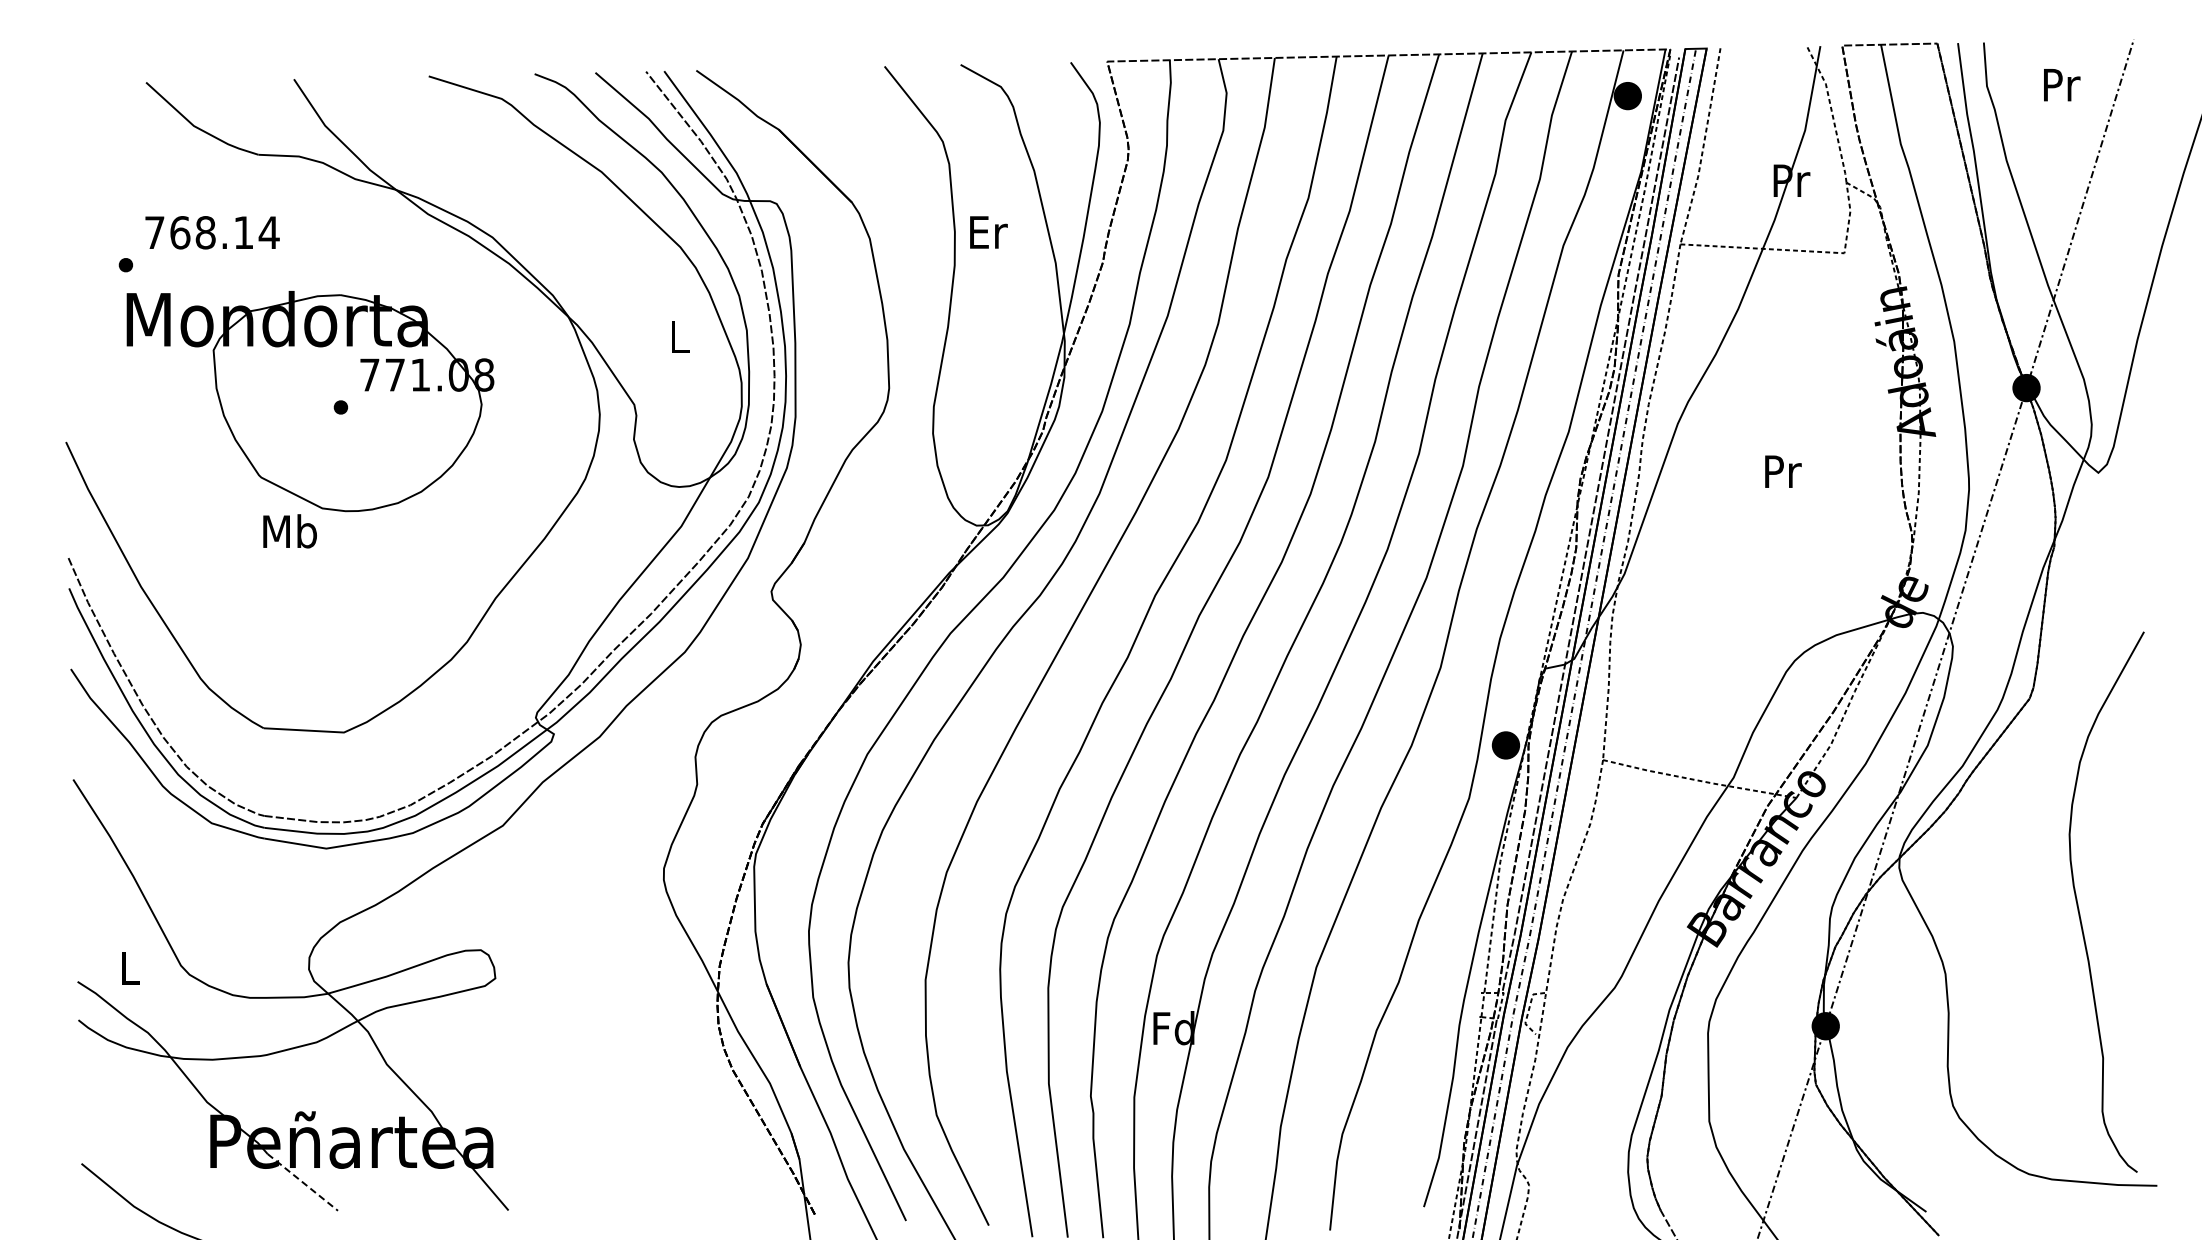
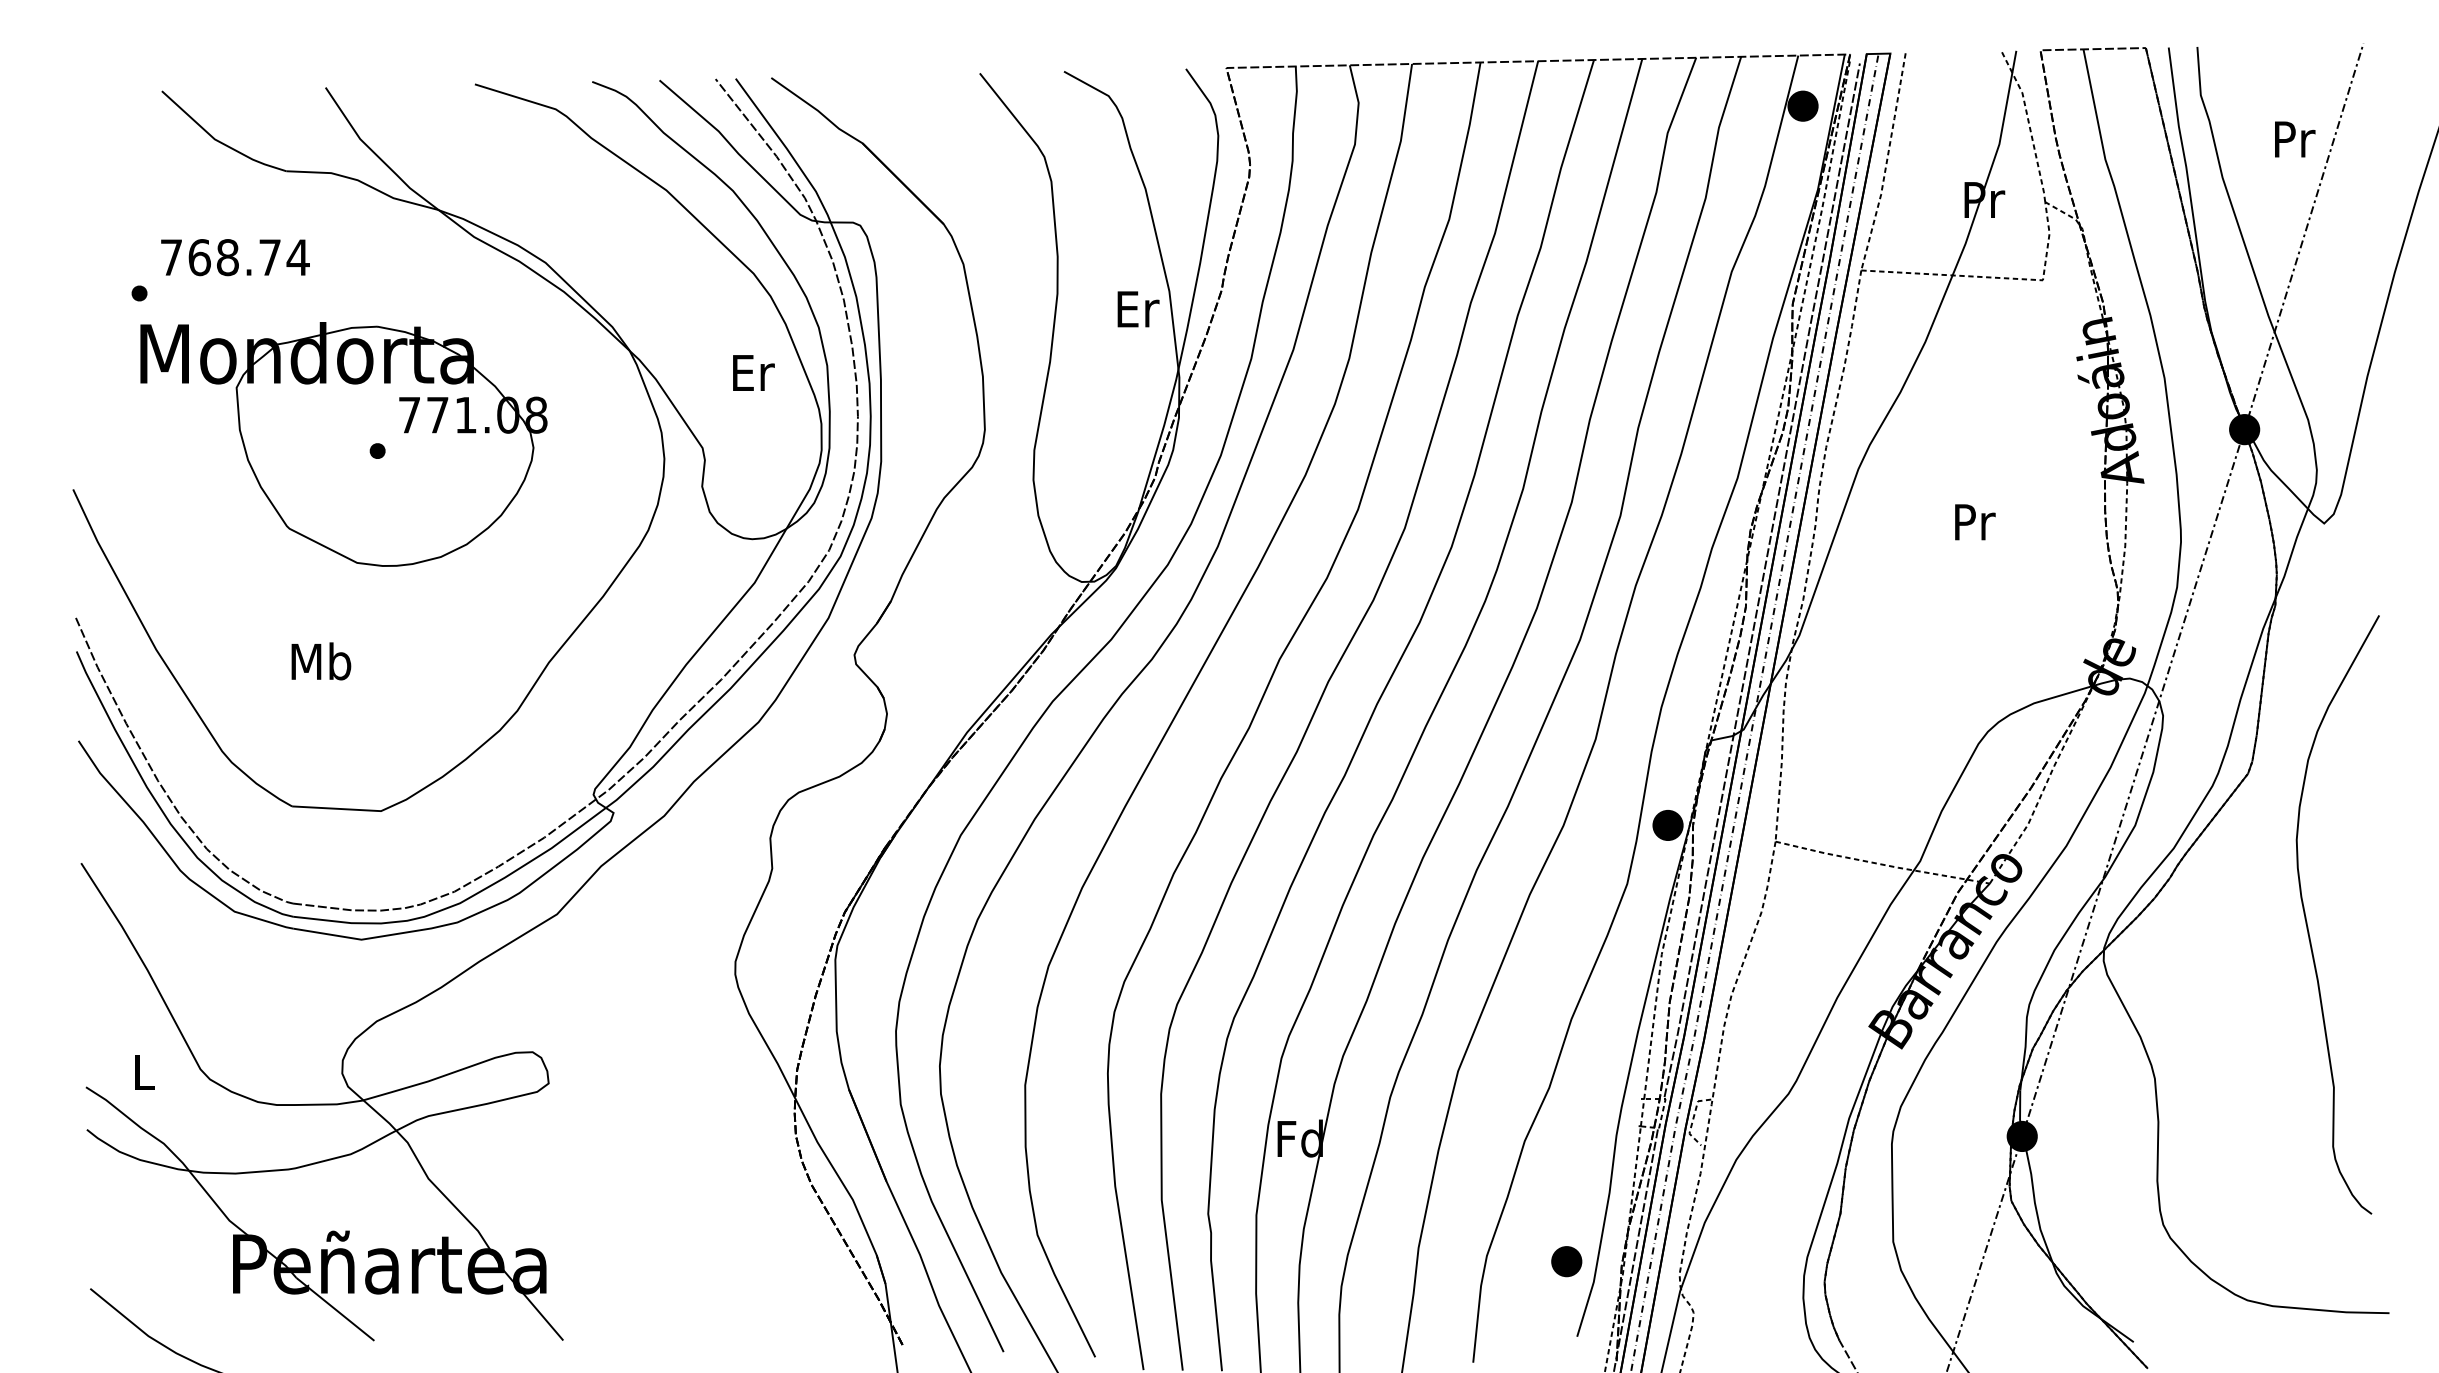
text: (2062, 85) -> (2295, 139), moved
text: (243, 232) -> (269, 257), 768.14 -> 768.74
text: (988, 232) -> (1138, 309), moved
text: (680, 336) -> (753, 372), L -> Er
text: (289, 531) -> (320, 661), moved
curve: (2079, 908) -> (2307, 921), moved
part: (1414, 1139) -> (1566, 1261), added
line: (303, 1182) -> (336, 1309), dashed -> solid

